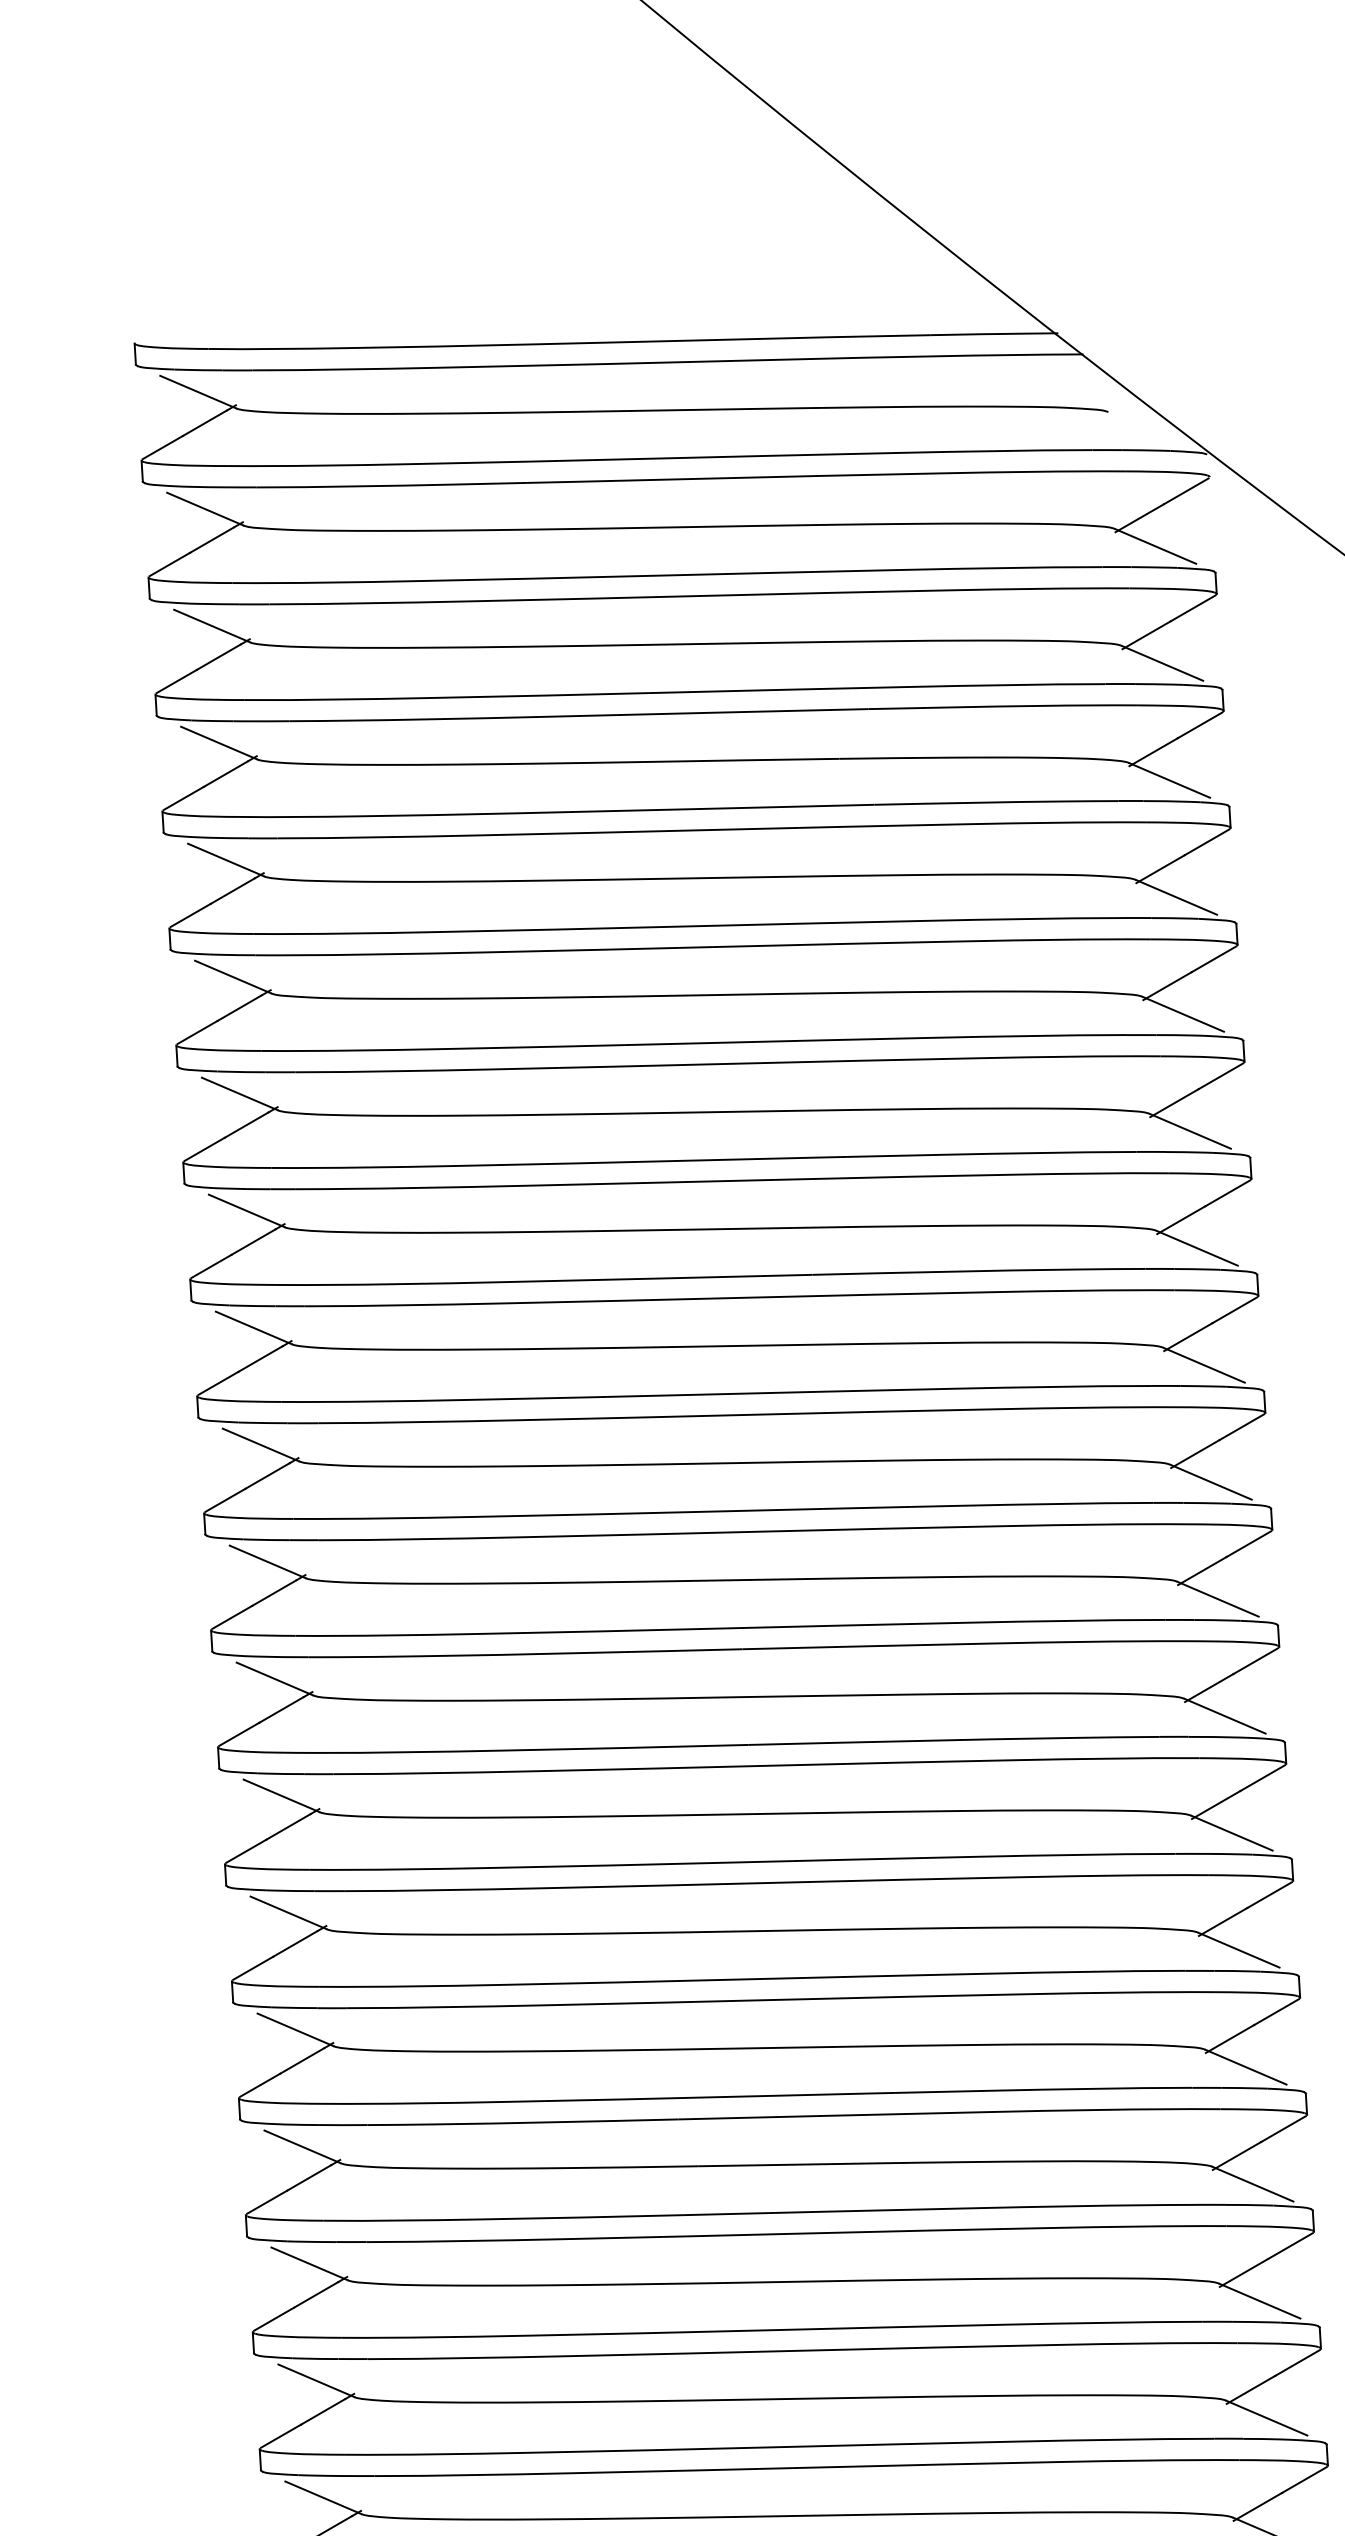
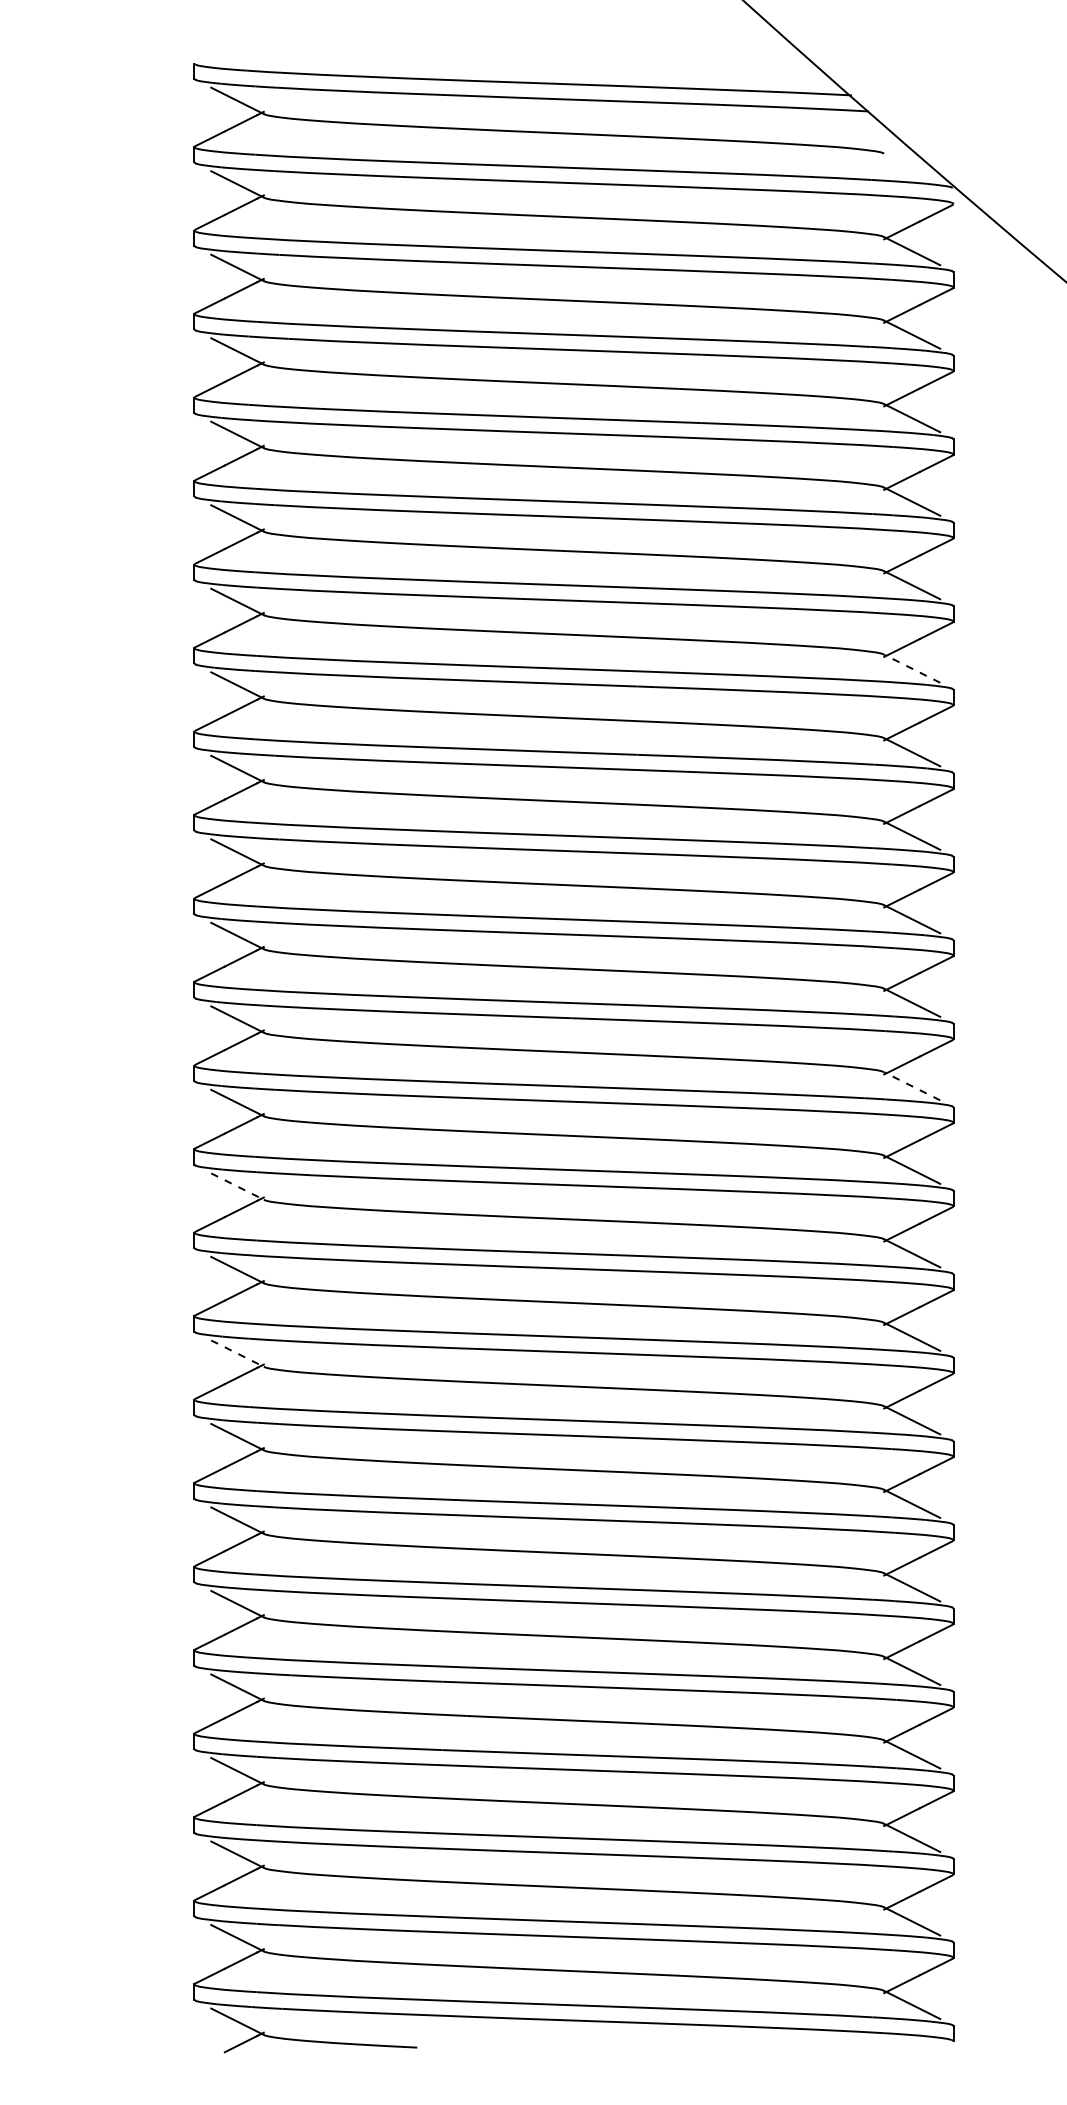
line: (1189, 1131) -> (911, 668), solid -> dashed
line: (1224, 1716) -> (911, 1086), solid -> dashed
line: (288, 1912) -> (237, 1186), solid -> dashed
line: (302, 2146) -> (237, 1353), solid -> dashed

